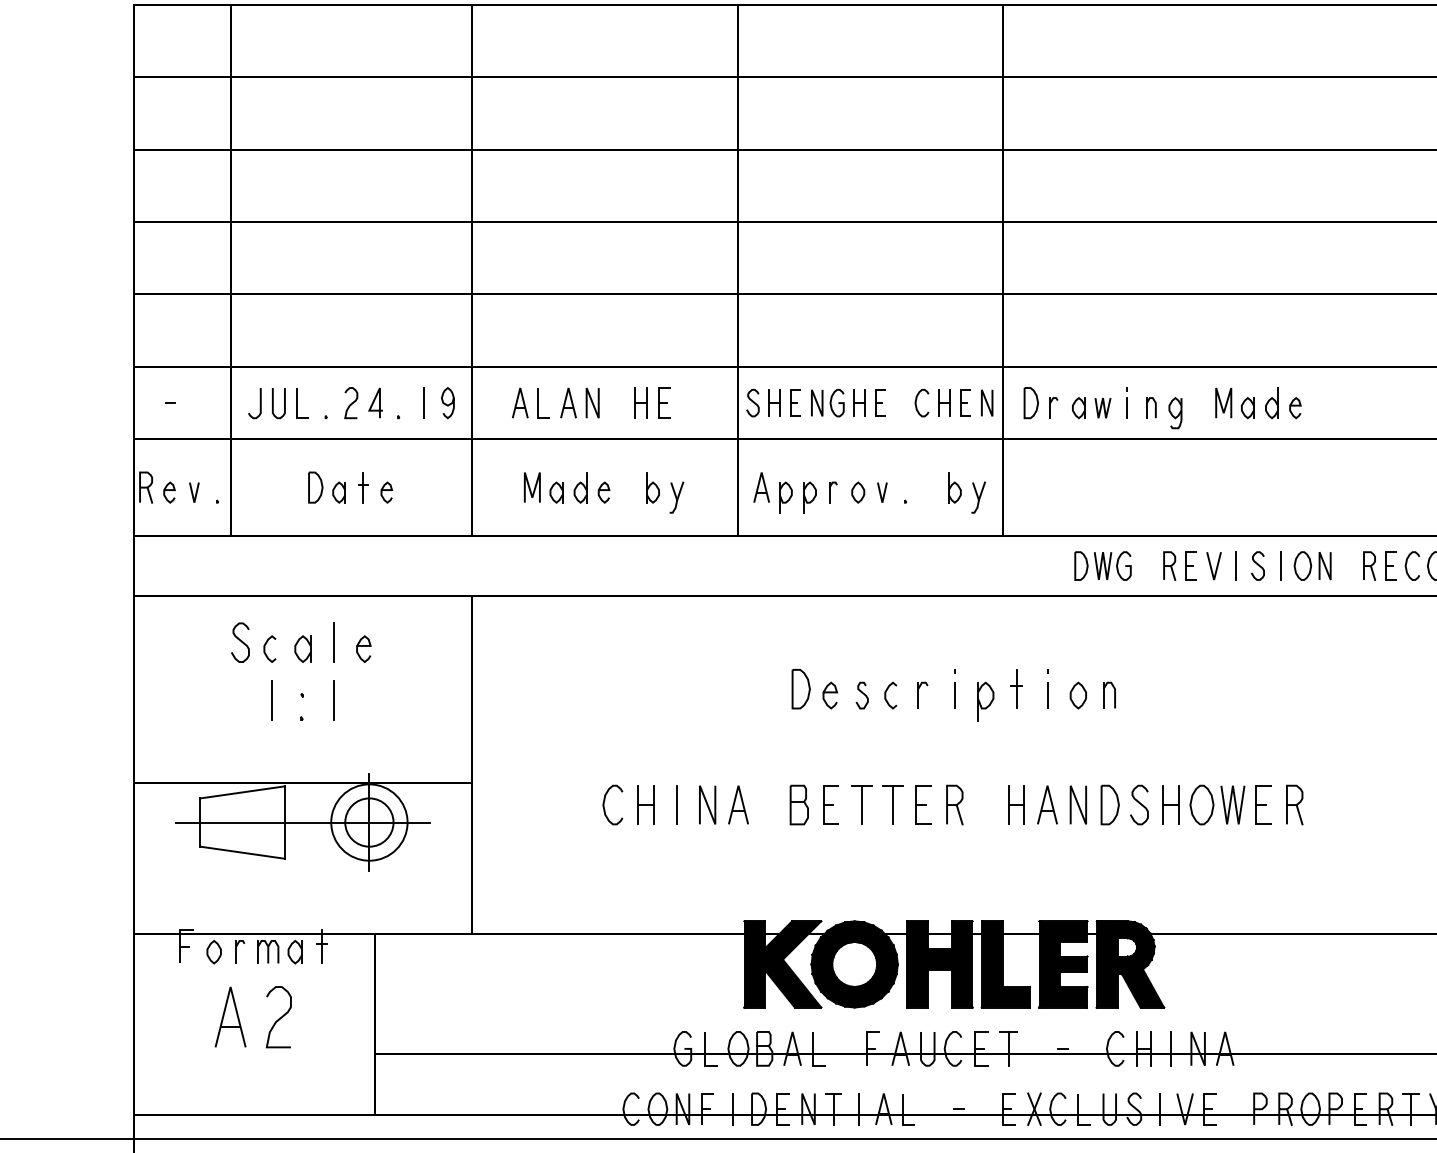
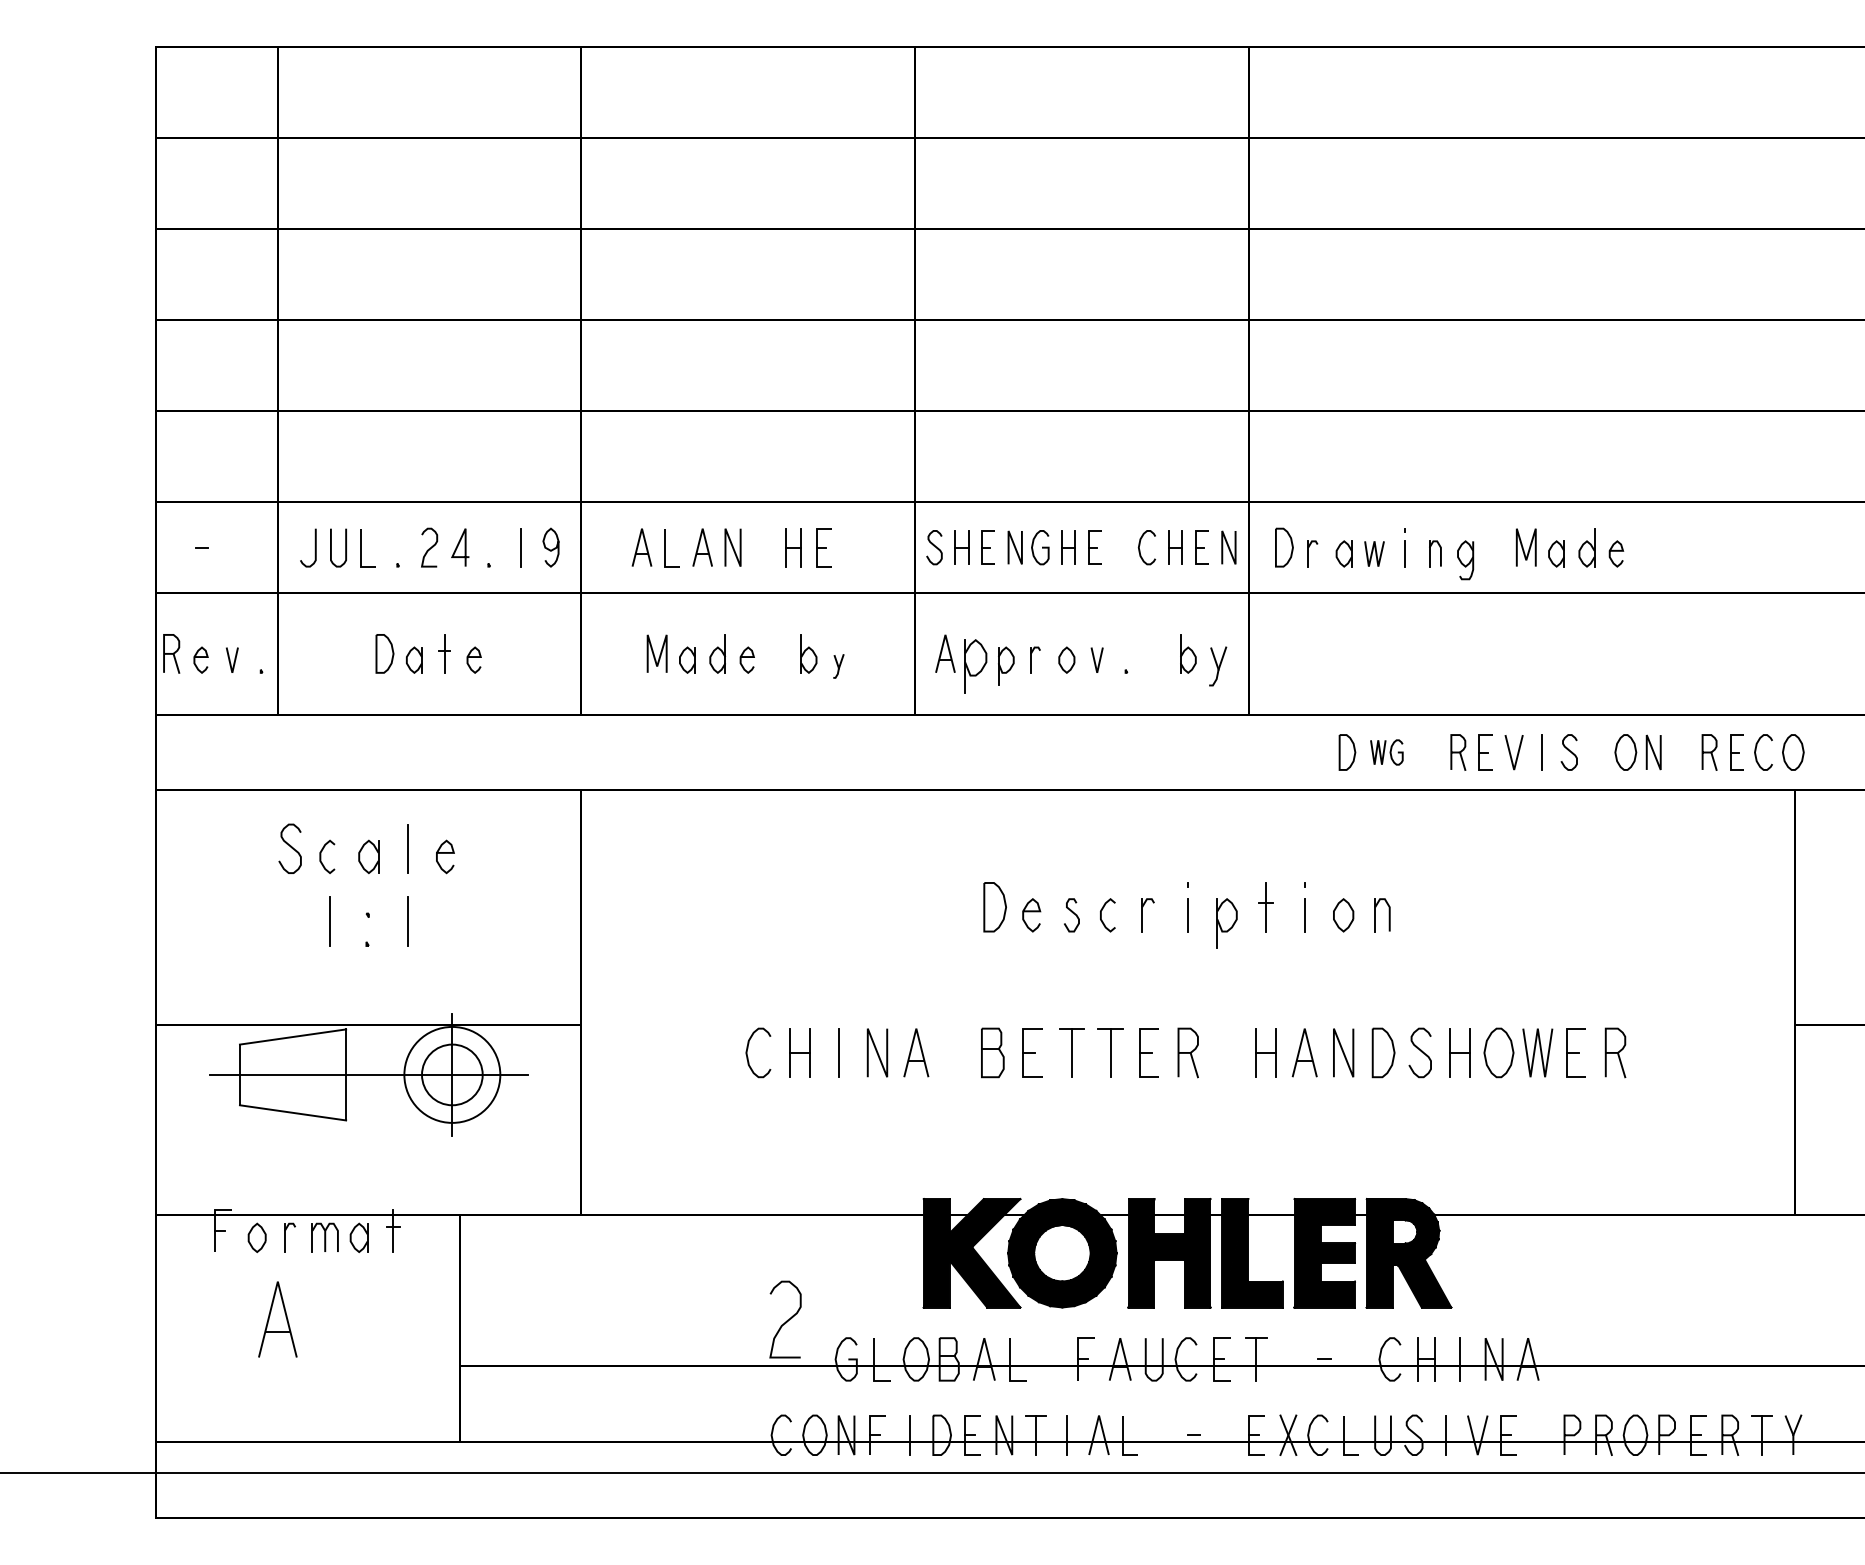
part: (785, 496) -> (975, 665), size x1.4
part: (676, 497) -> (838, 666), size x0.6
part: (1112, 566) -> (1386, 752), size x0.7
line: (1280, 566) -> (1597, 752), removed
curve: (279, 1017) -> (786, 1320), moved

